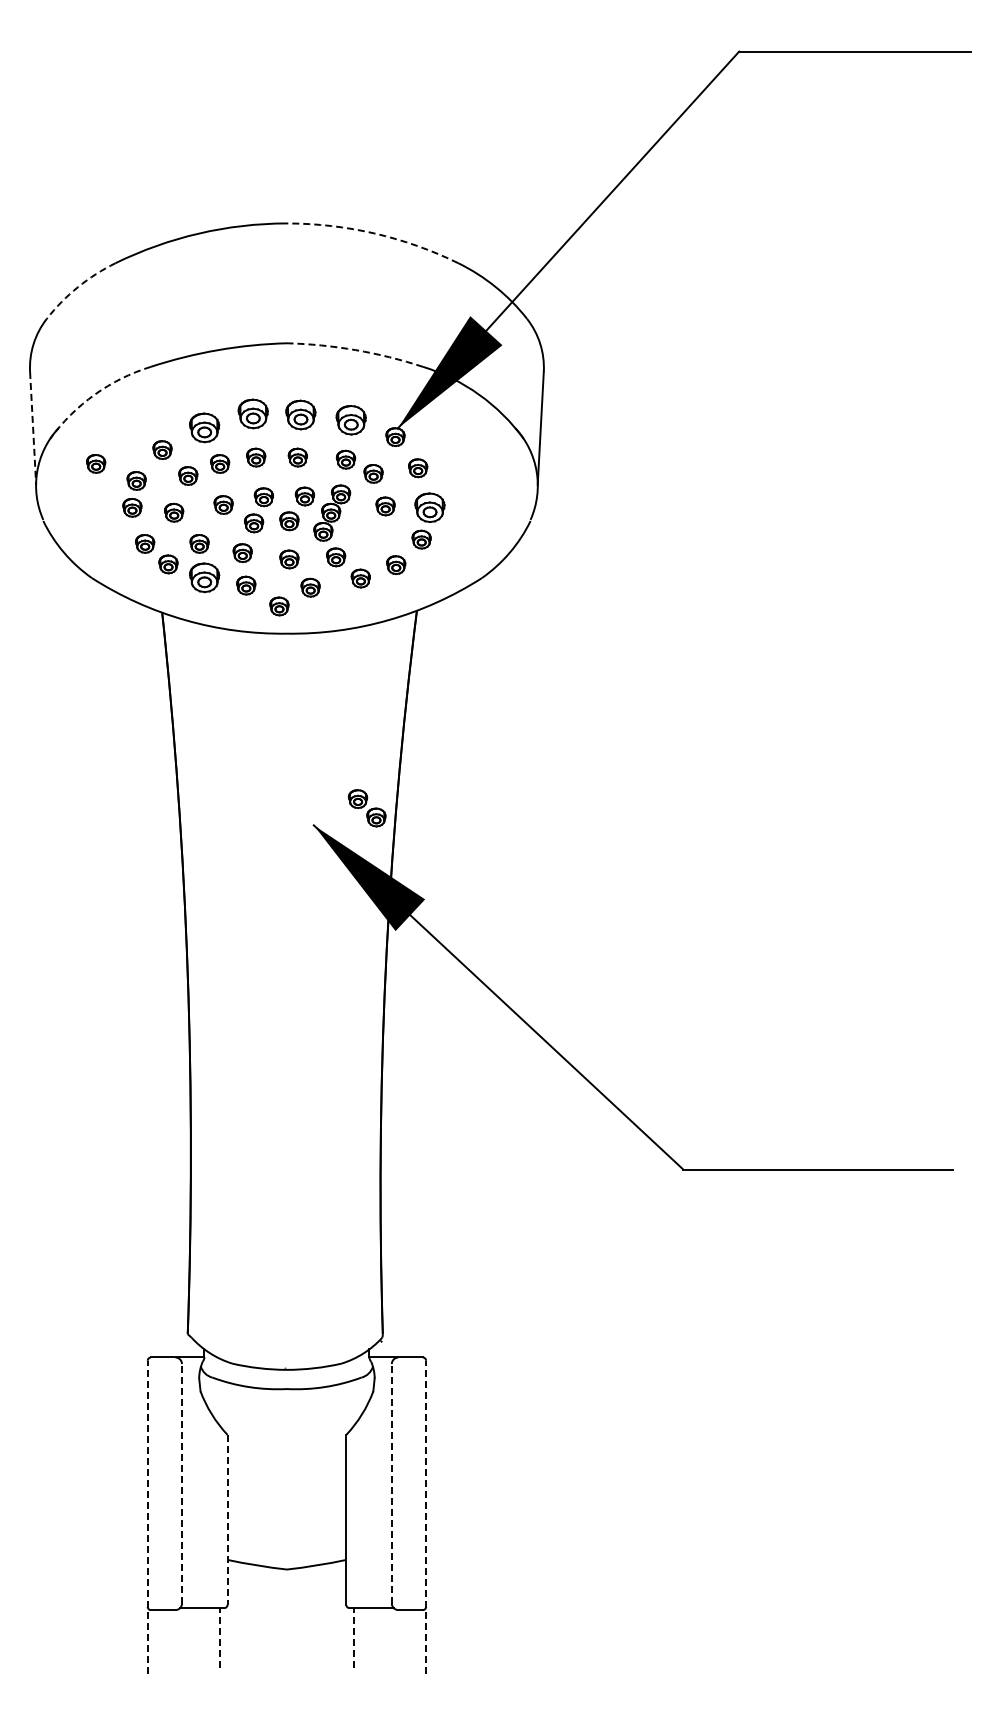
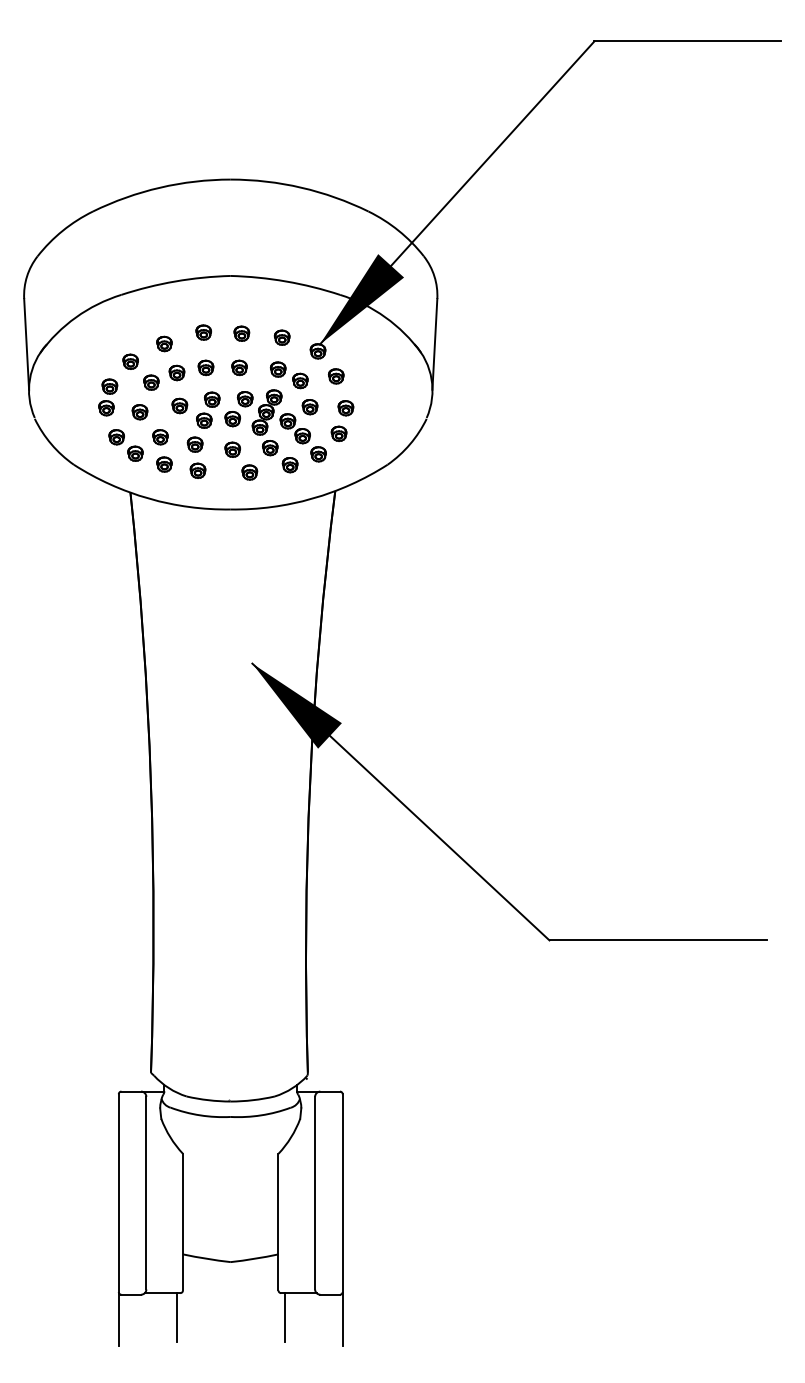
arc: (374, 233) -> (301, 187), dashed -> solid
arc: (78, 287) -> (63, 231), dashed -> solid
arc: (355, 350) -> (285, 281), dashed -> solid
arc: (94, 394) -> (75, 317), dashed -> solid
part: (253, 413) -> (203, 332), size x0.62
part: (300, 415) -> (241, 334), size x0.62
part: (350, 419) -> (281, 337), size x0.62
part: (204, 427) -> (164, 343), size x0.62
line: (33, 428) -> (26, 344), dashed -> solid
part: (96, 463) -> (77, 372), removed
part: (430, 507) -> (346, 408), size x0.62
part: (204, 577) -> (164, 464), size x0.62
part: (279, 606) -> (224, 487), removed
part: (366, 808) -> (294, 428), moved
line: (182, 1483) -> (146, 1192), dashed -> solid
line: (391, 1483) -> (314, 1192), dashed -> solid
line: (147, 1517) -> (118, 1220), dashed -> solid
line: (426, 1517) -> (342, 1220), dashed -> solid
line: (227, 1519) -> (182, 1221), dashed -> solid
line: (219, 1637) -> (176, 1316), dashed -> solid
line: (353, 1637) -> (284, 1316), dashed -> solid

